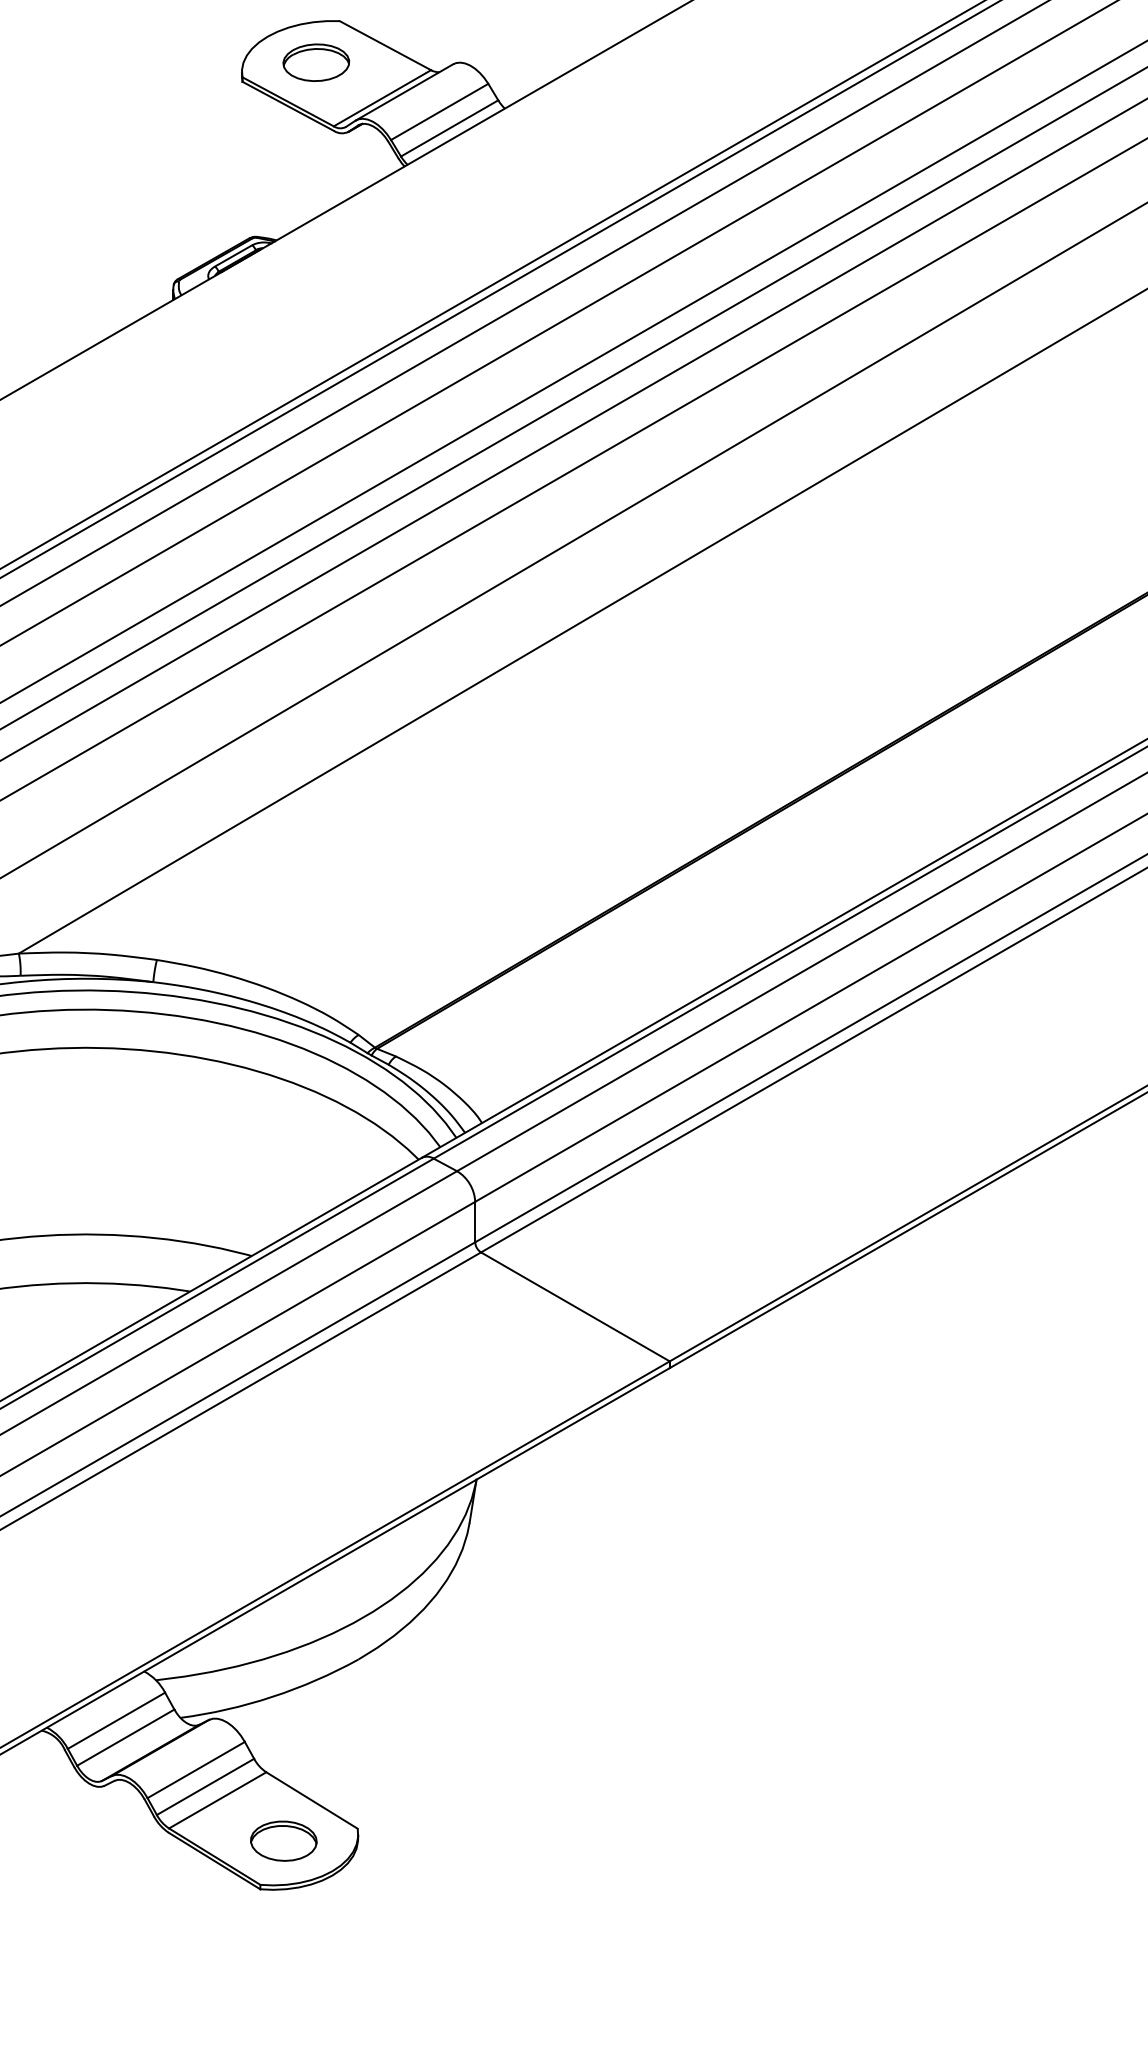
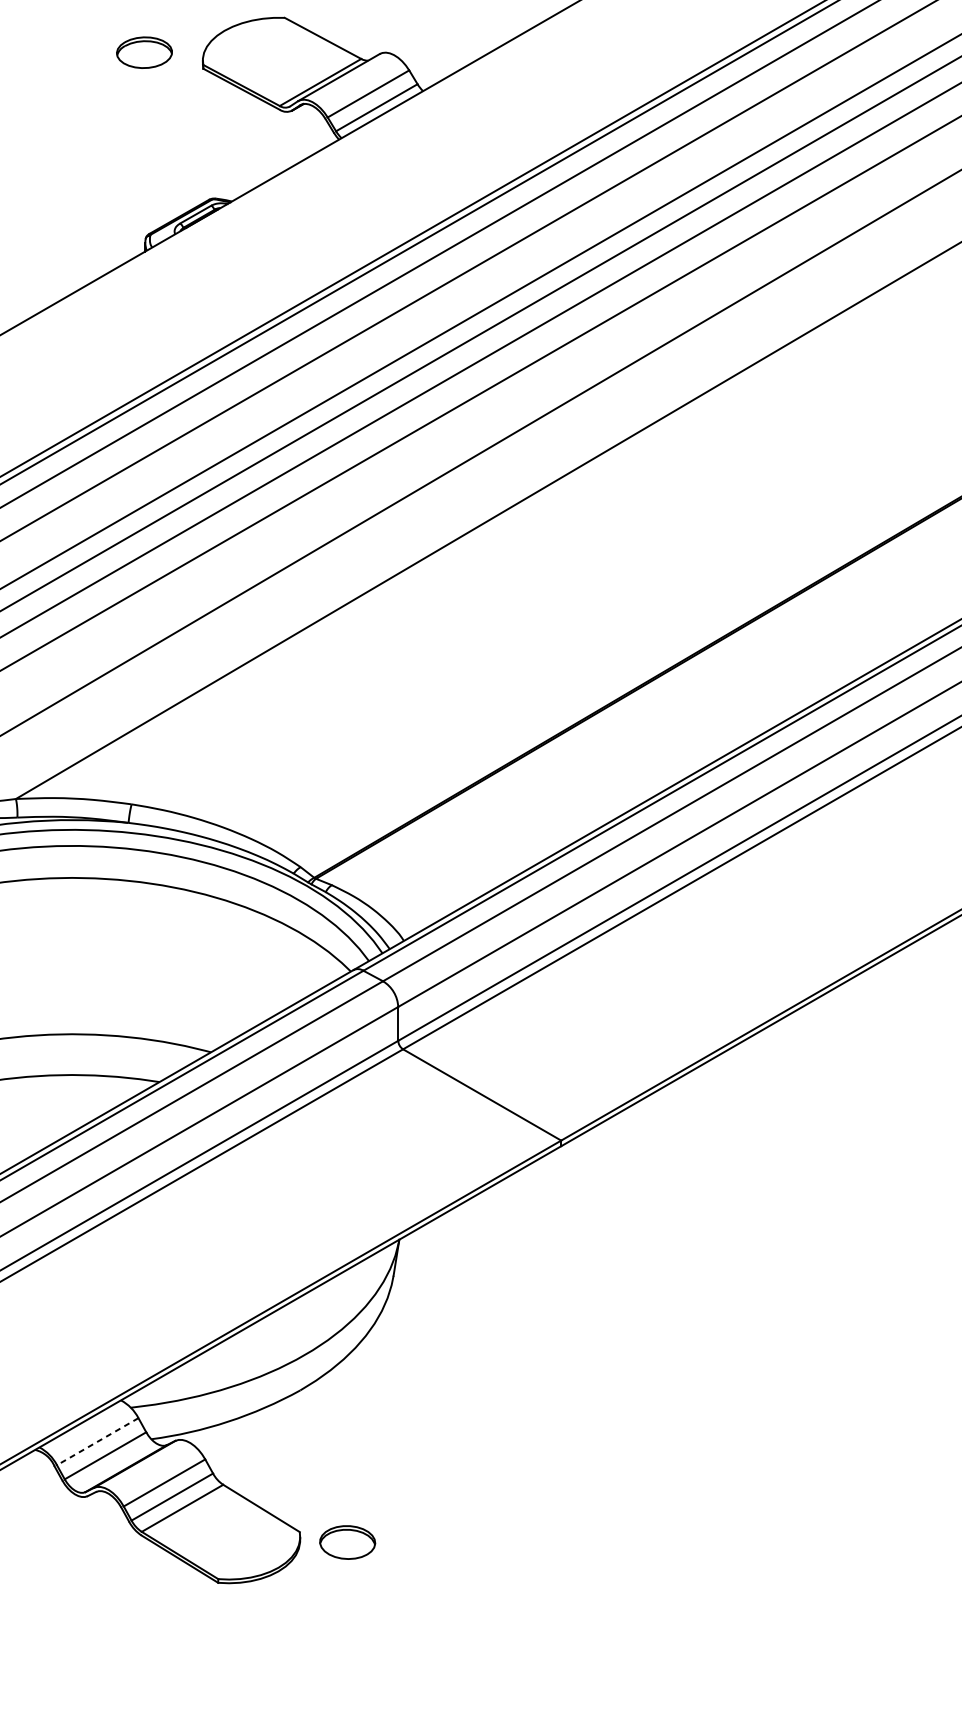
part: (316, 62) -> (144, 52), moved
line: (116, 1721) -> (97, 1442), solid -> dashed
part: (283, 1840) -> (347, 1541), moved

